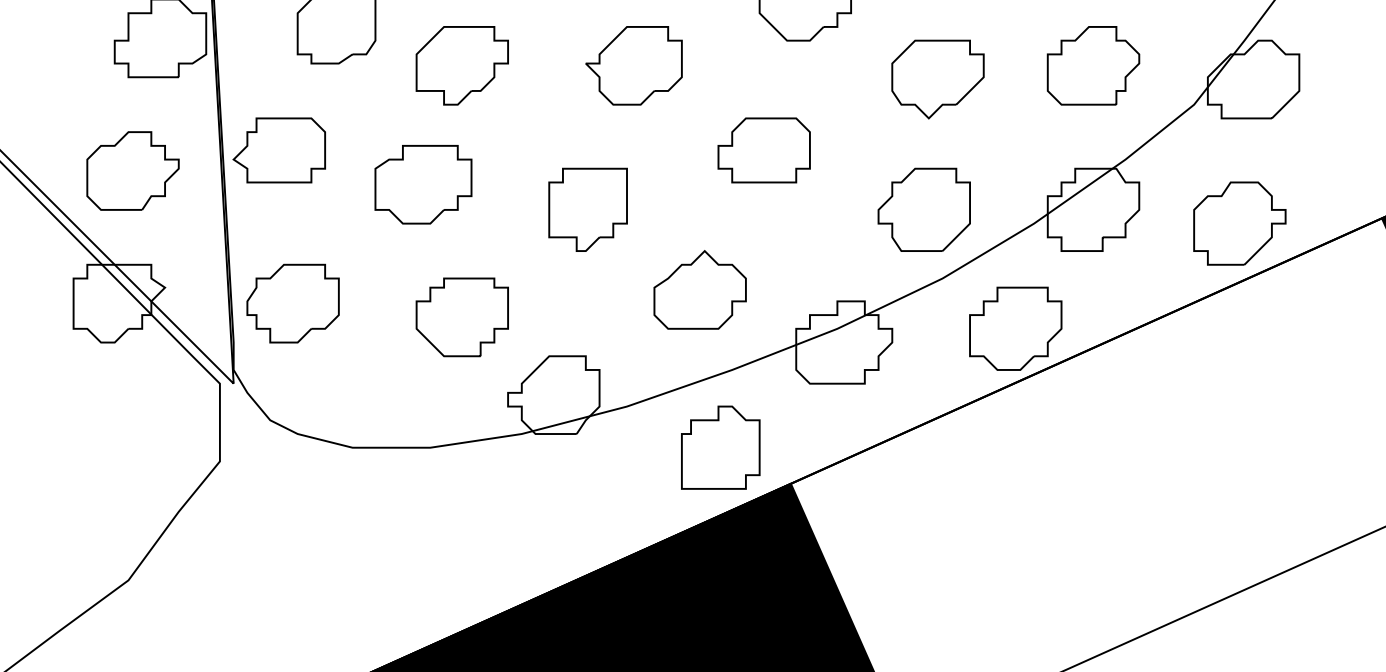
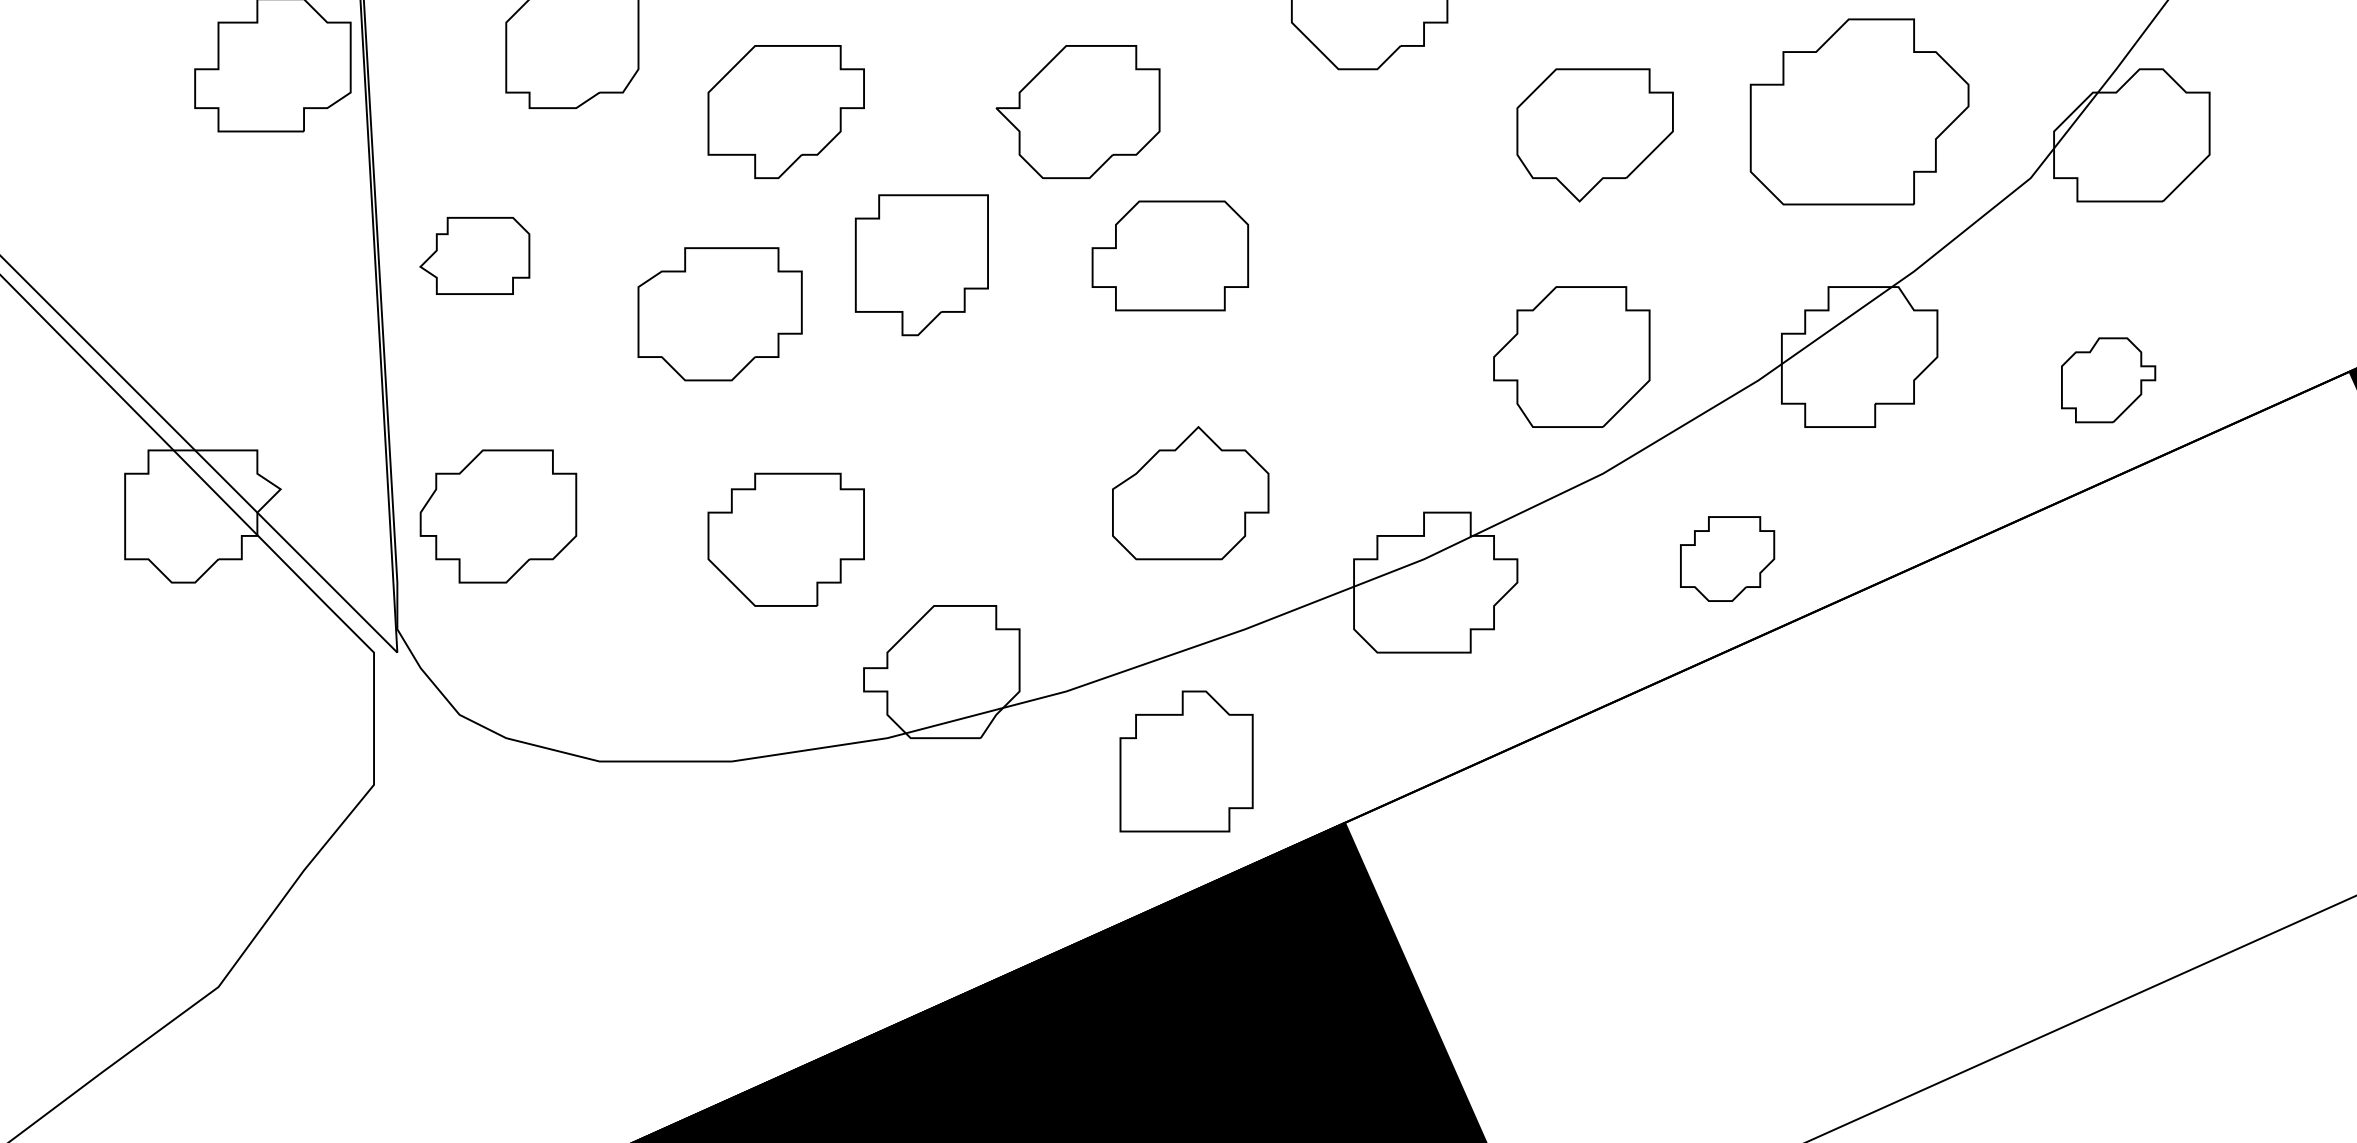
part: (1093, 65) -> (1859, 111), size x1.4
part: (278, 150) -> (473, 256), size x0.7
part: (763, 150) -> (1169, 256), moved
part: (132, 170) -> (225, 290), removed
part: (587, 209) -> (920, 264), moved
part: (1239, 223) -> (2107, 380), size x0.6
part: (1015, 328) -> (1726, 558), size x0.6
part: (720, 447) -> (1186, 761), moved

